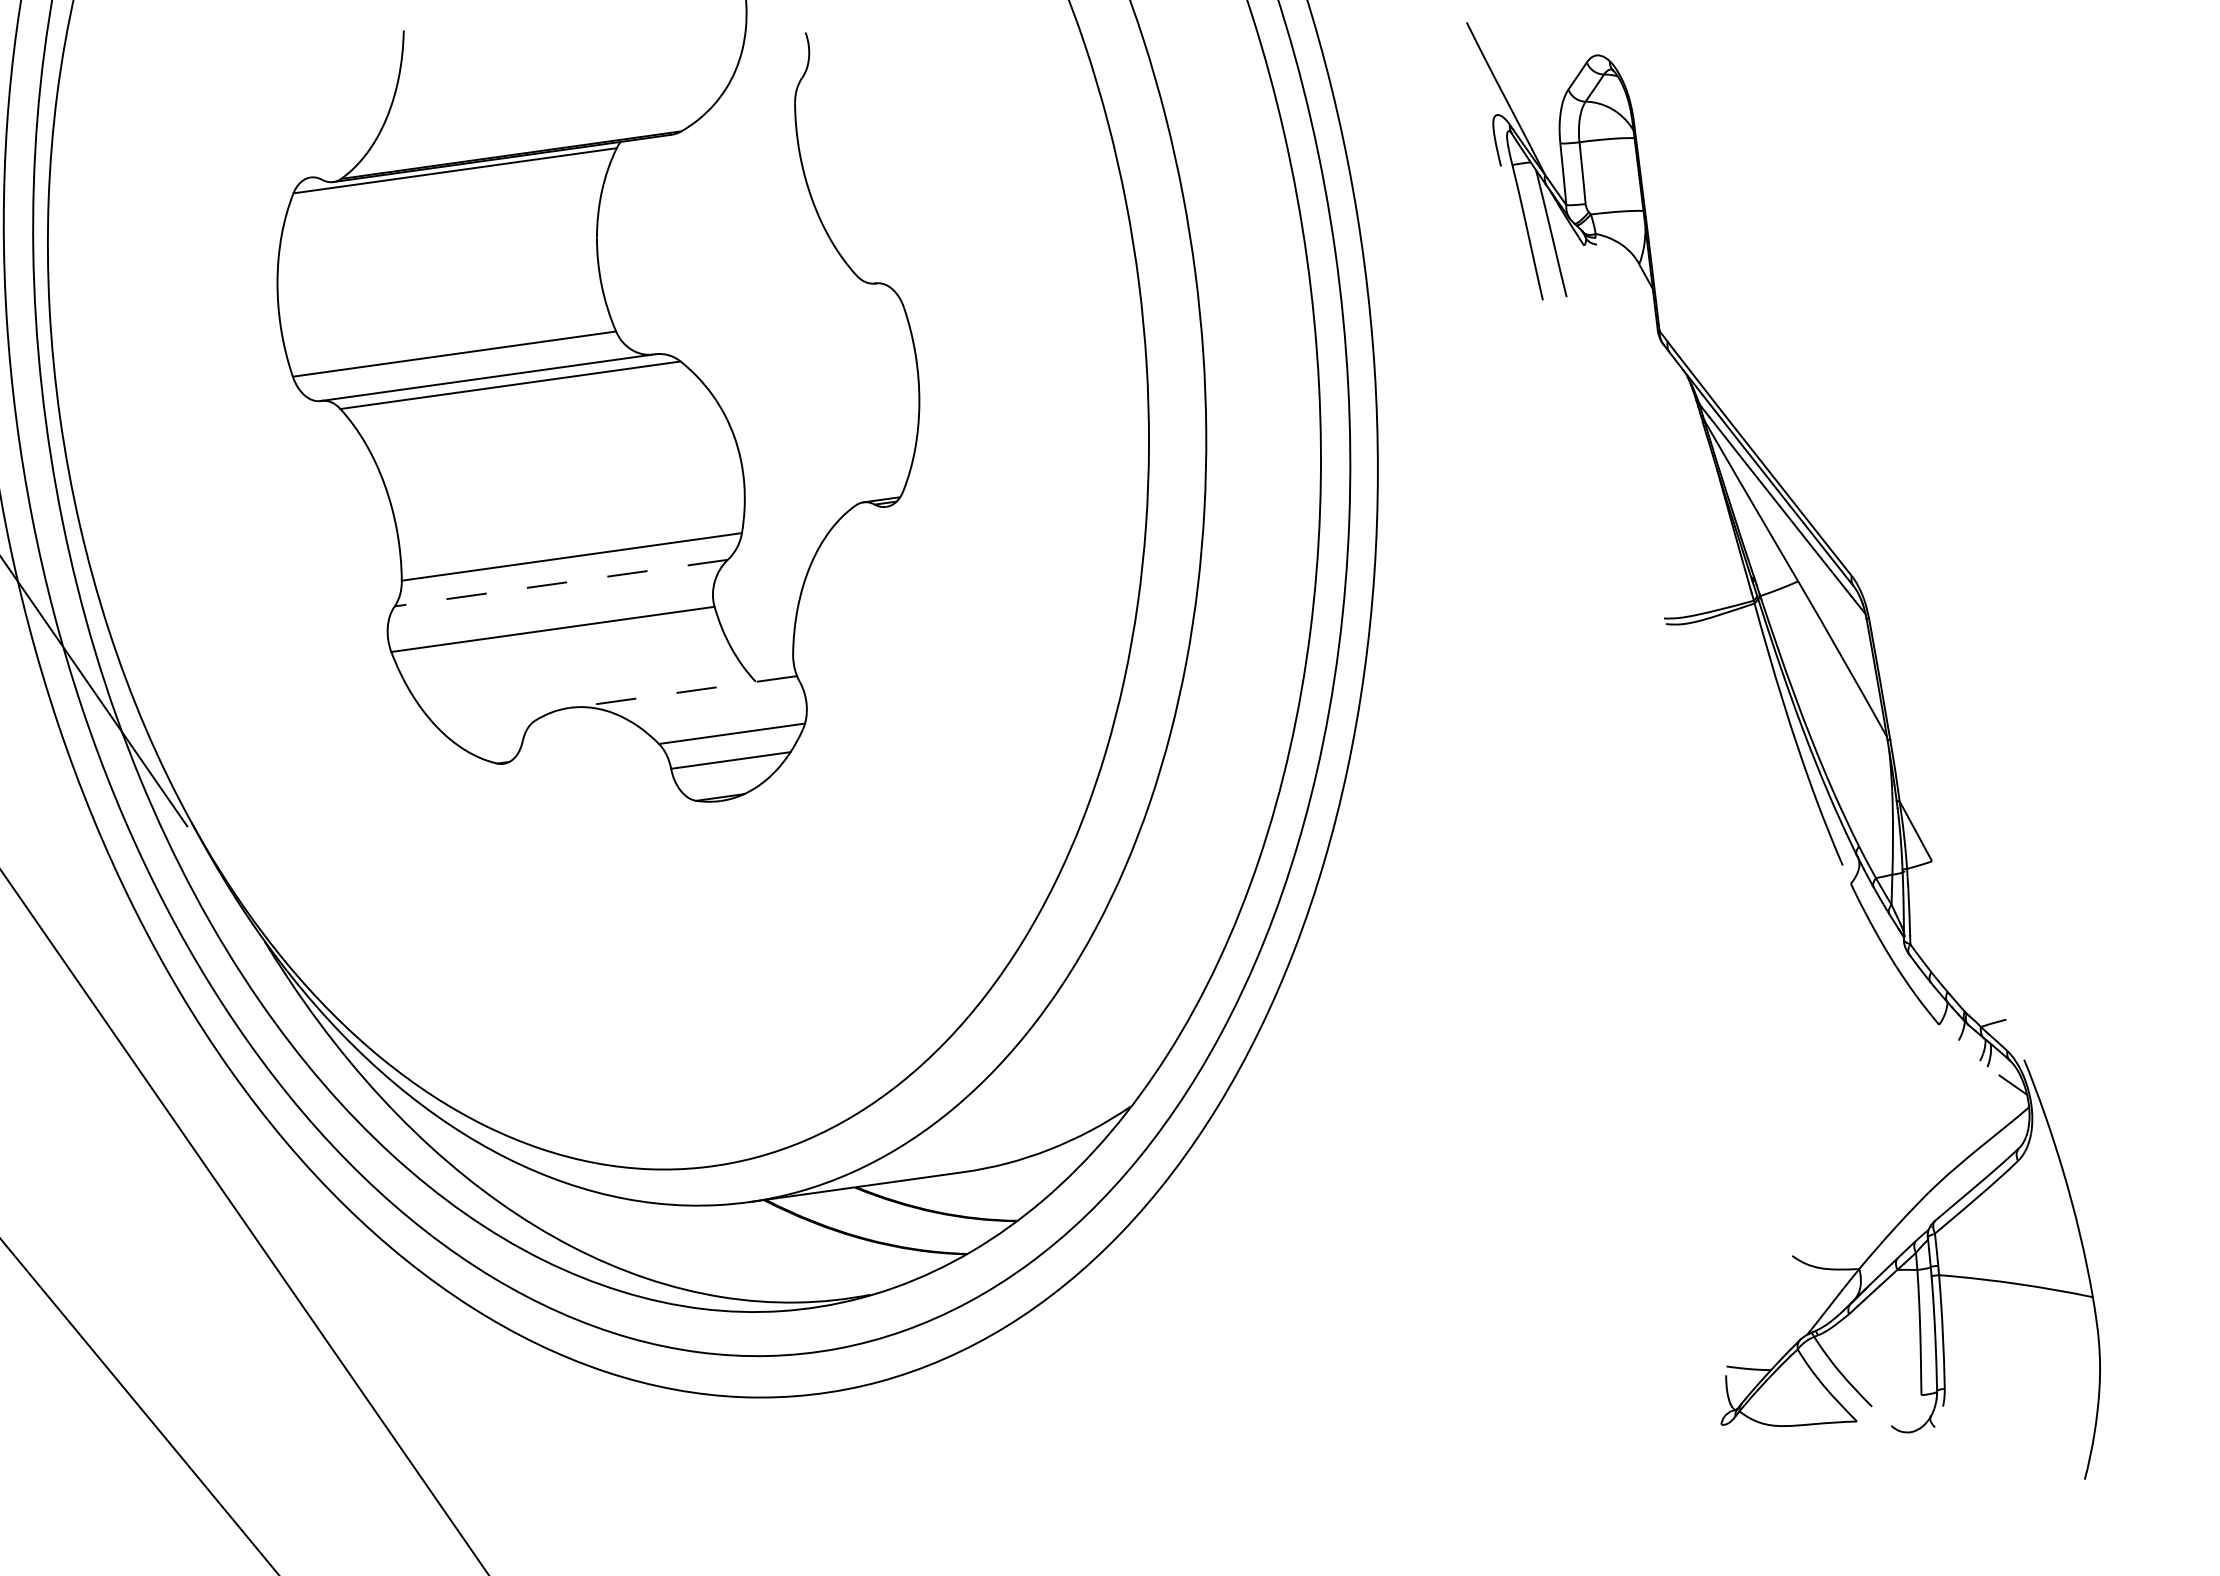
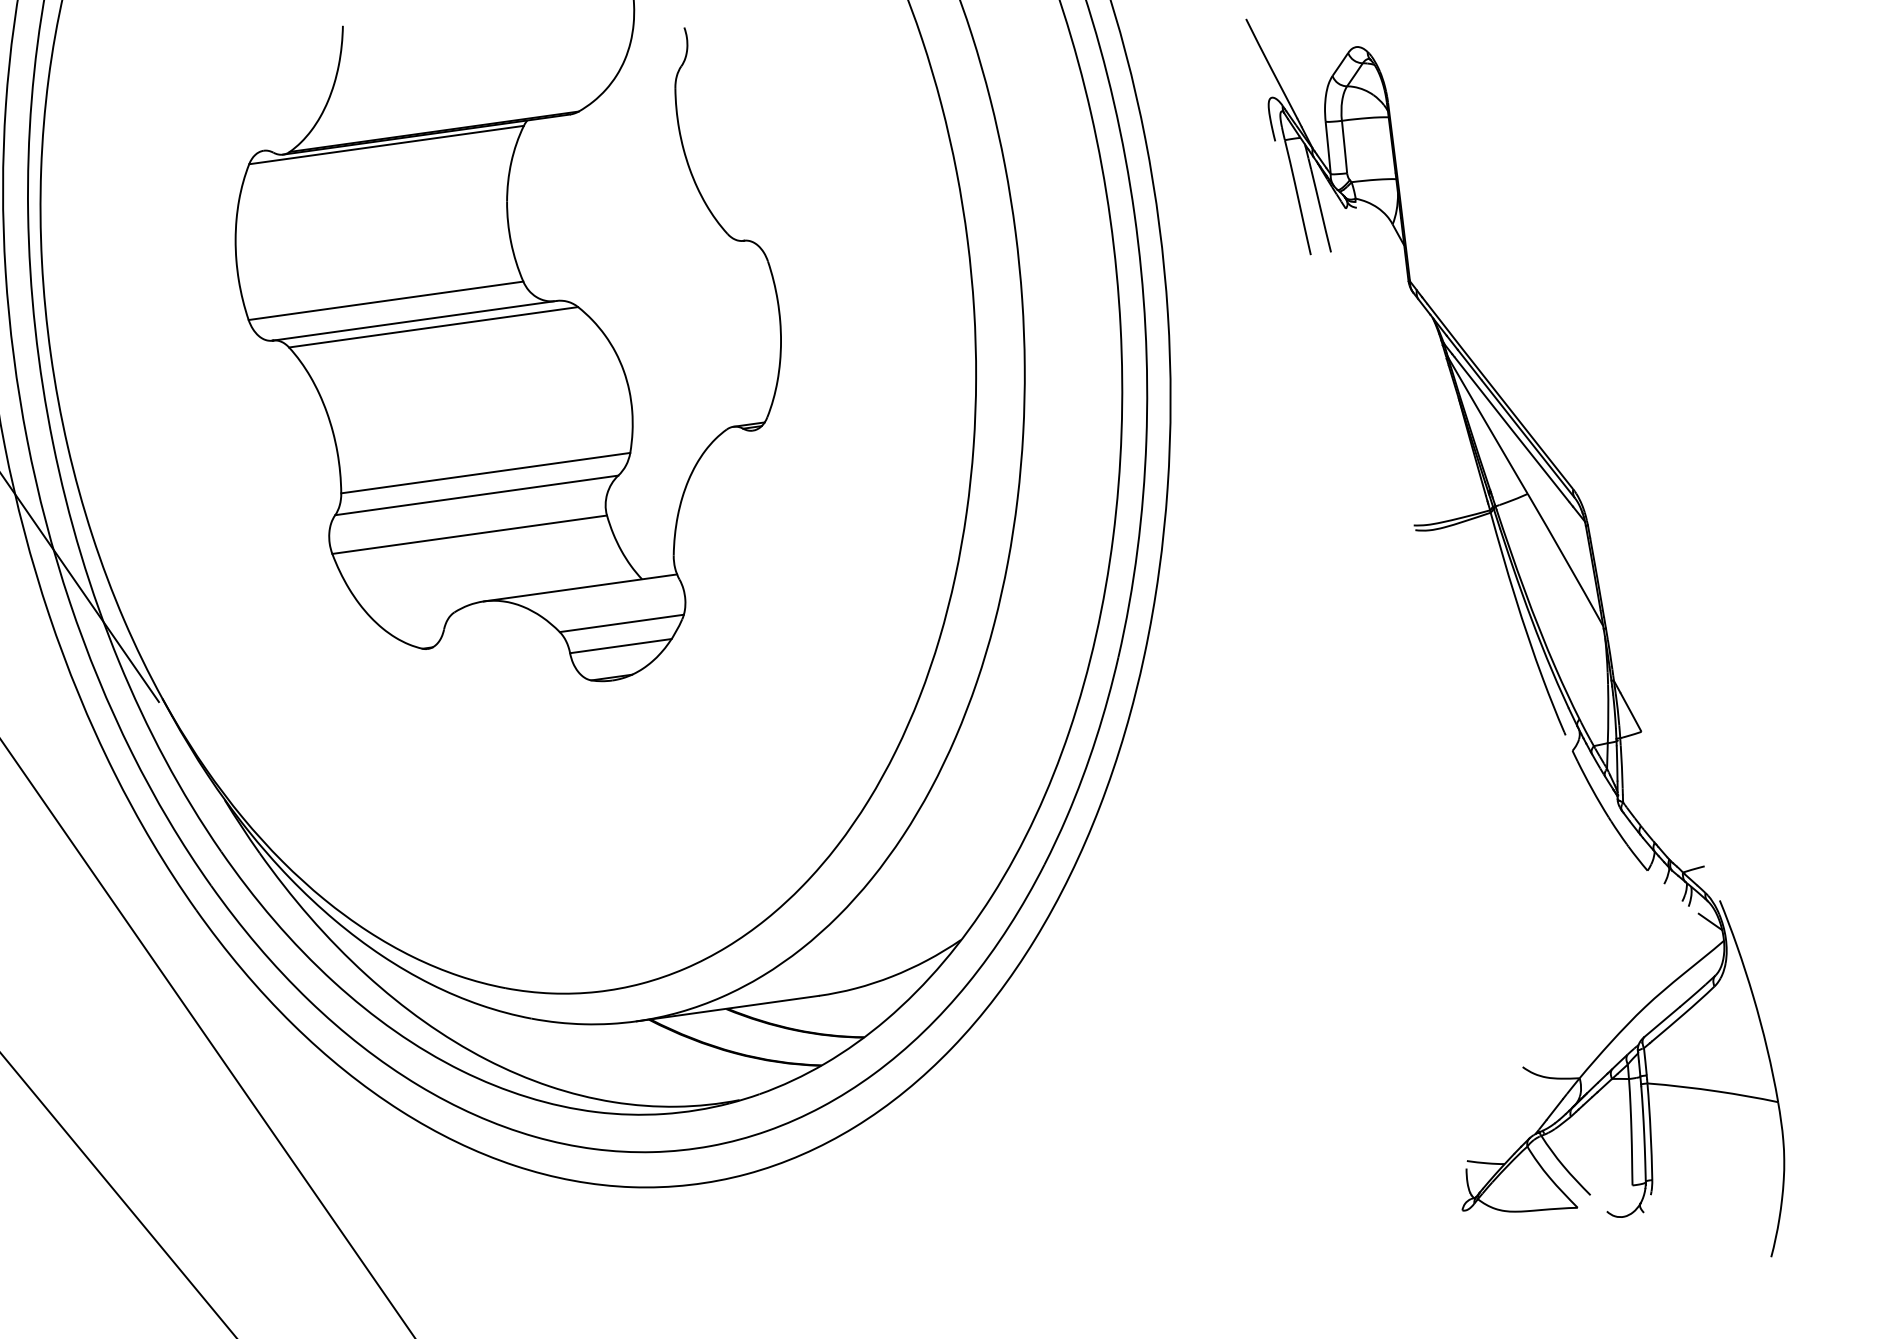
line: (560, 583) -> (476, 495), dashed -> solid
line: (683, 692) -> (580, 588), dashed -> solid

